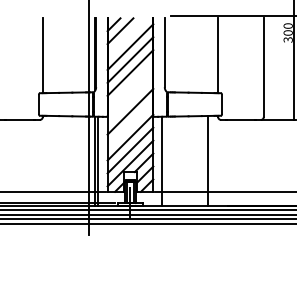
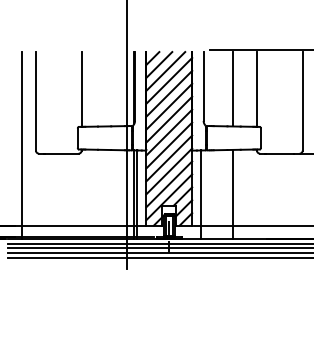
line: (126, 37) -> (165, 71), added
line: (194, 55) -> (233, 89), added
line: (130, 85) -> (169, 119), added
line: (130, 98) -> (169, 132), added
line: (130, 124) -> (169, 158), added
line: (207, 160) -> (233, 194), moved

